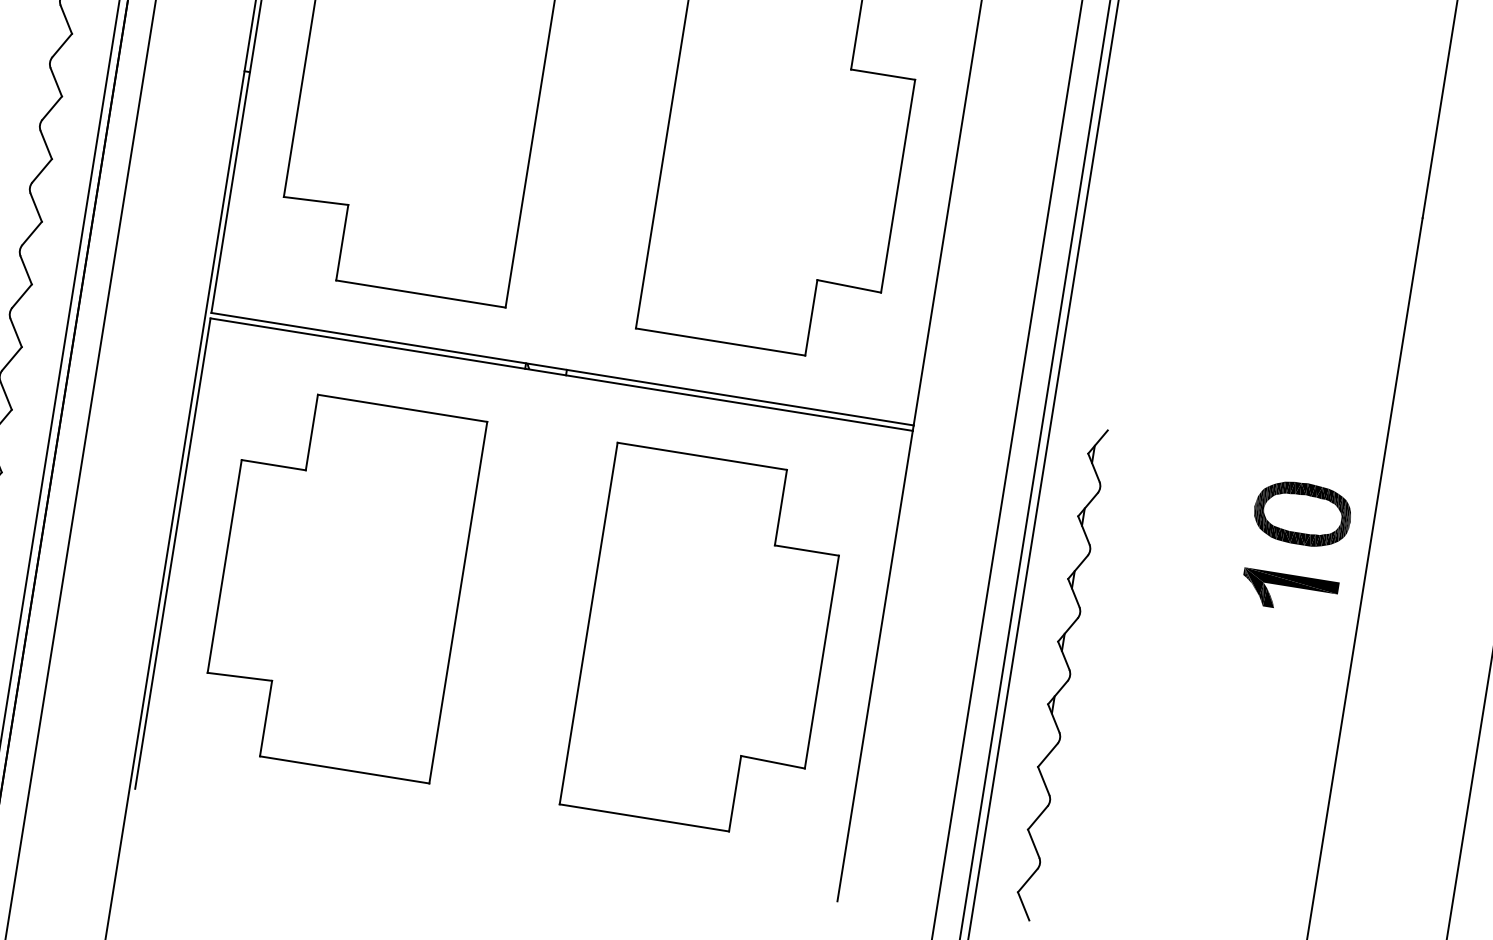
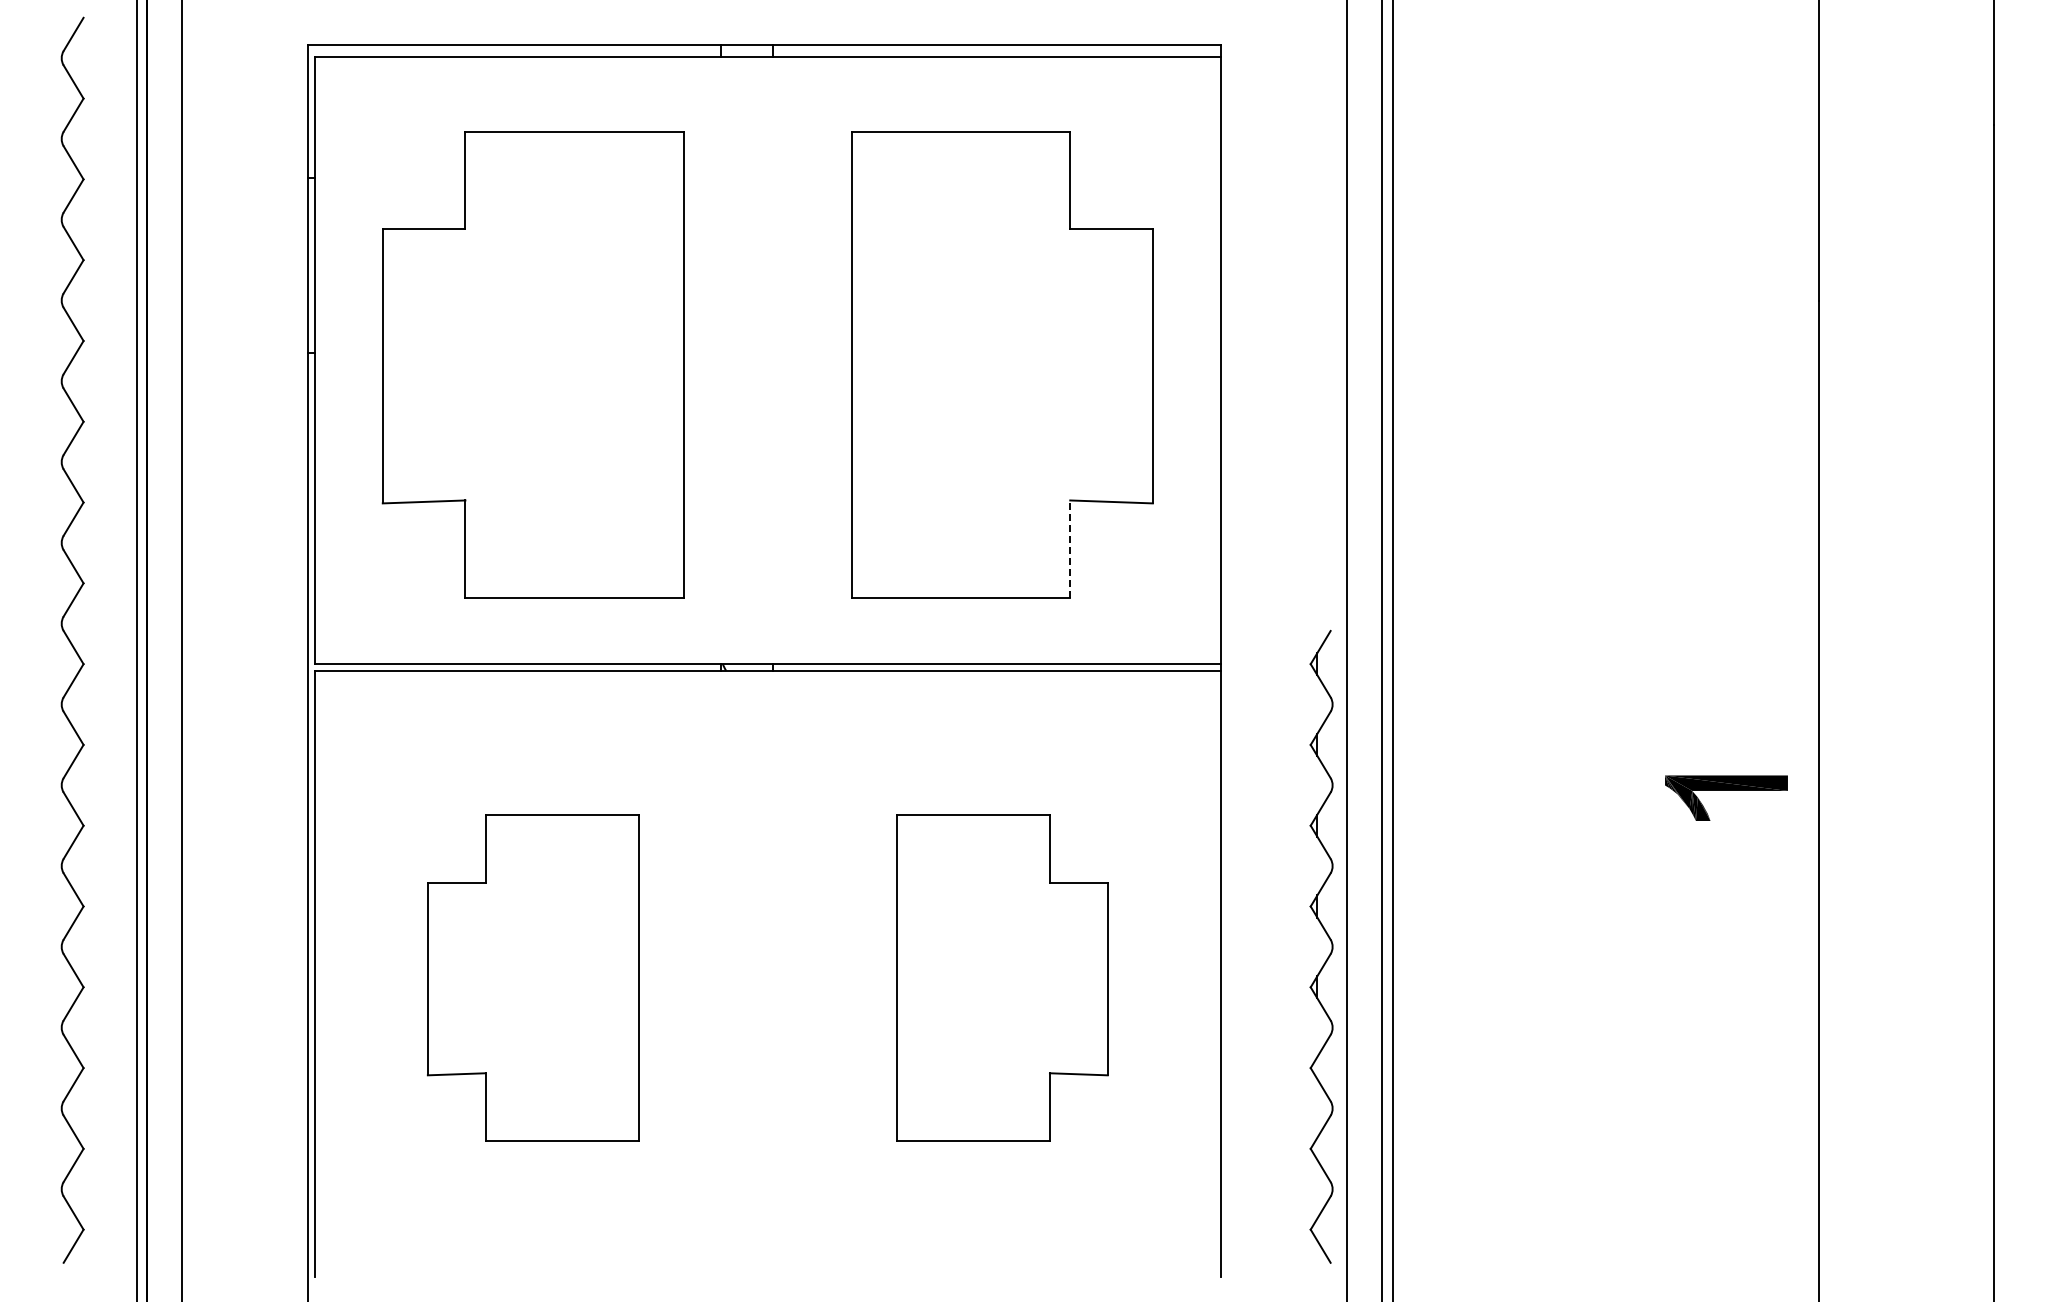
line: (811, 318) -> (1070, 549), solid -> dashed
part: (1302, 513) -> (1727, 696), removed
part: (341, 583) -> (532, 977), size x0.7
part: (705, 641) -> (1002, 977), size x0.7
part: (1069, 675) -> (1331, 946), moved

